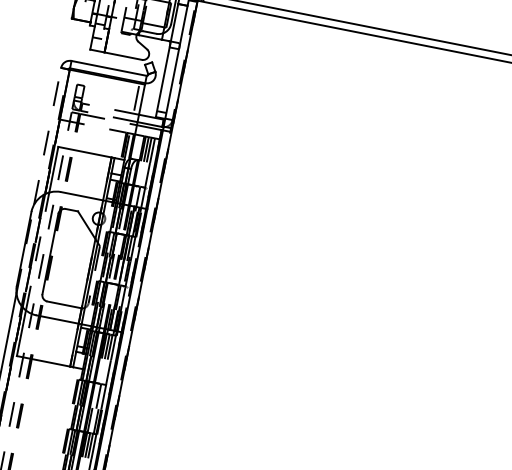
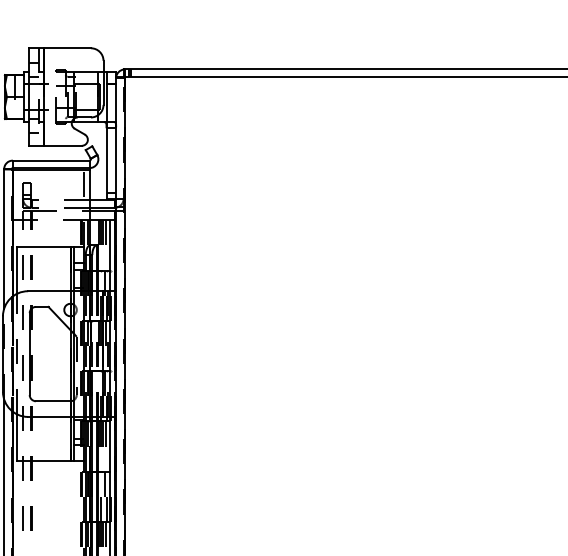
line: (47, 136) -> (4, 239), dashed -> solid

